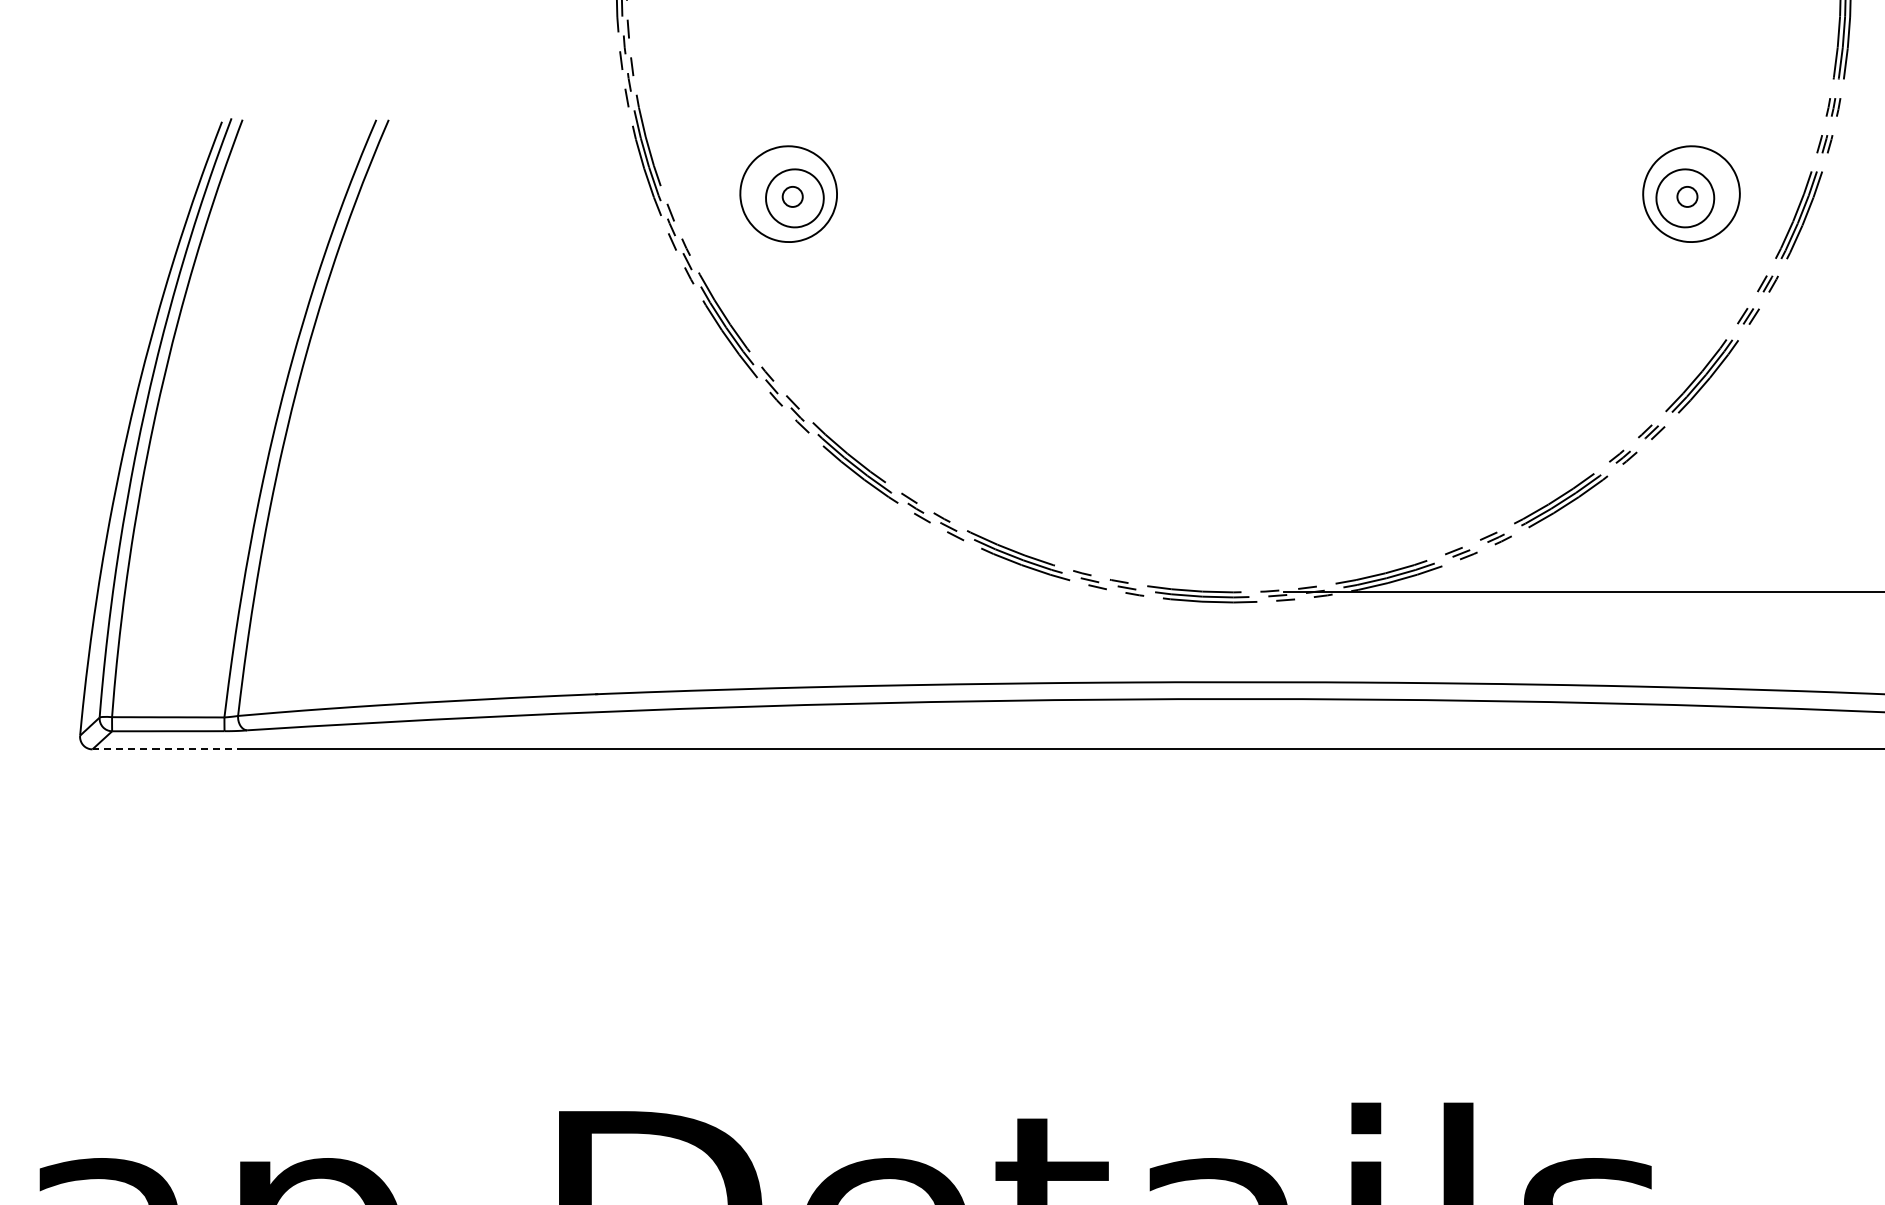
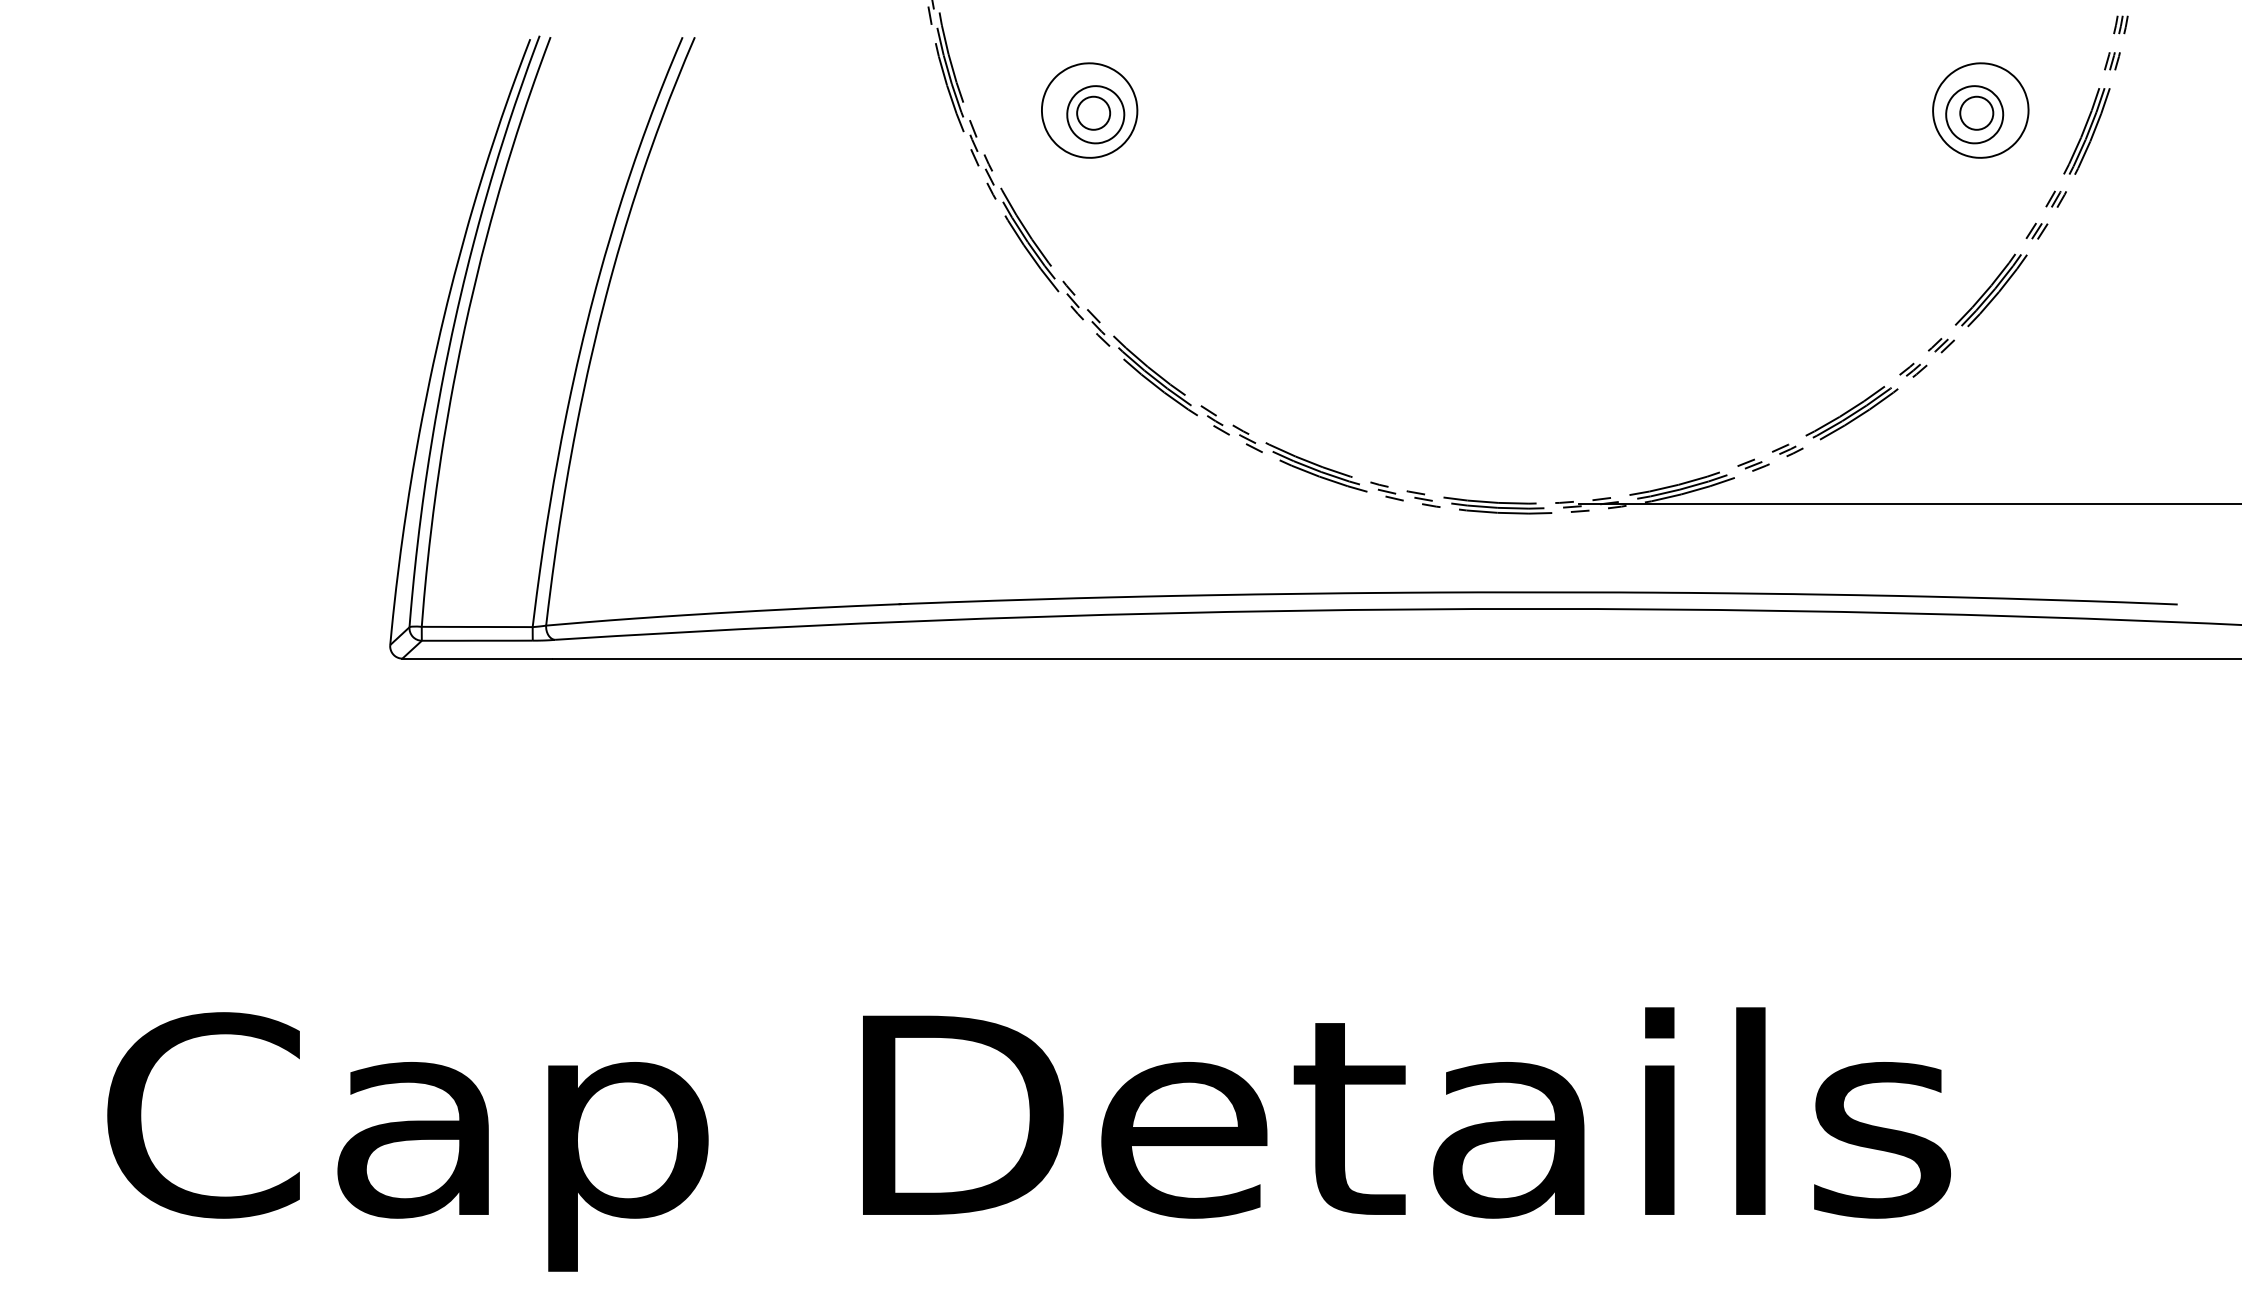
circle: (792, 196) -> (1093, 112), size x1.67
circle: (1687, 196) -> (1976, 112), size x1.67
line: (167, 749) -> (476, 658), dashed -> solid

